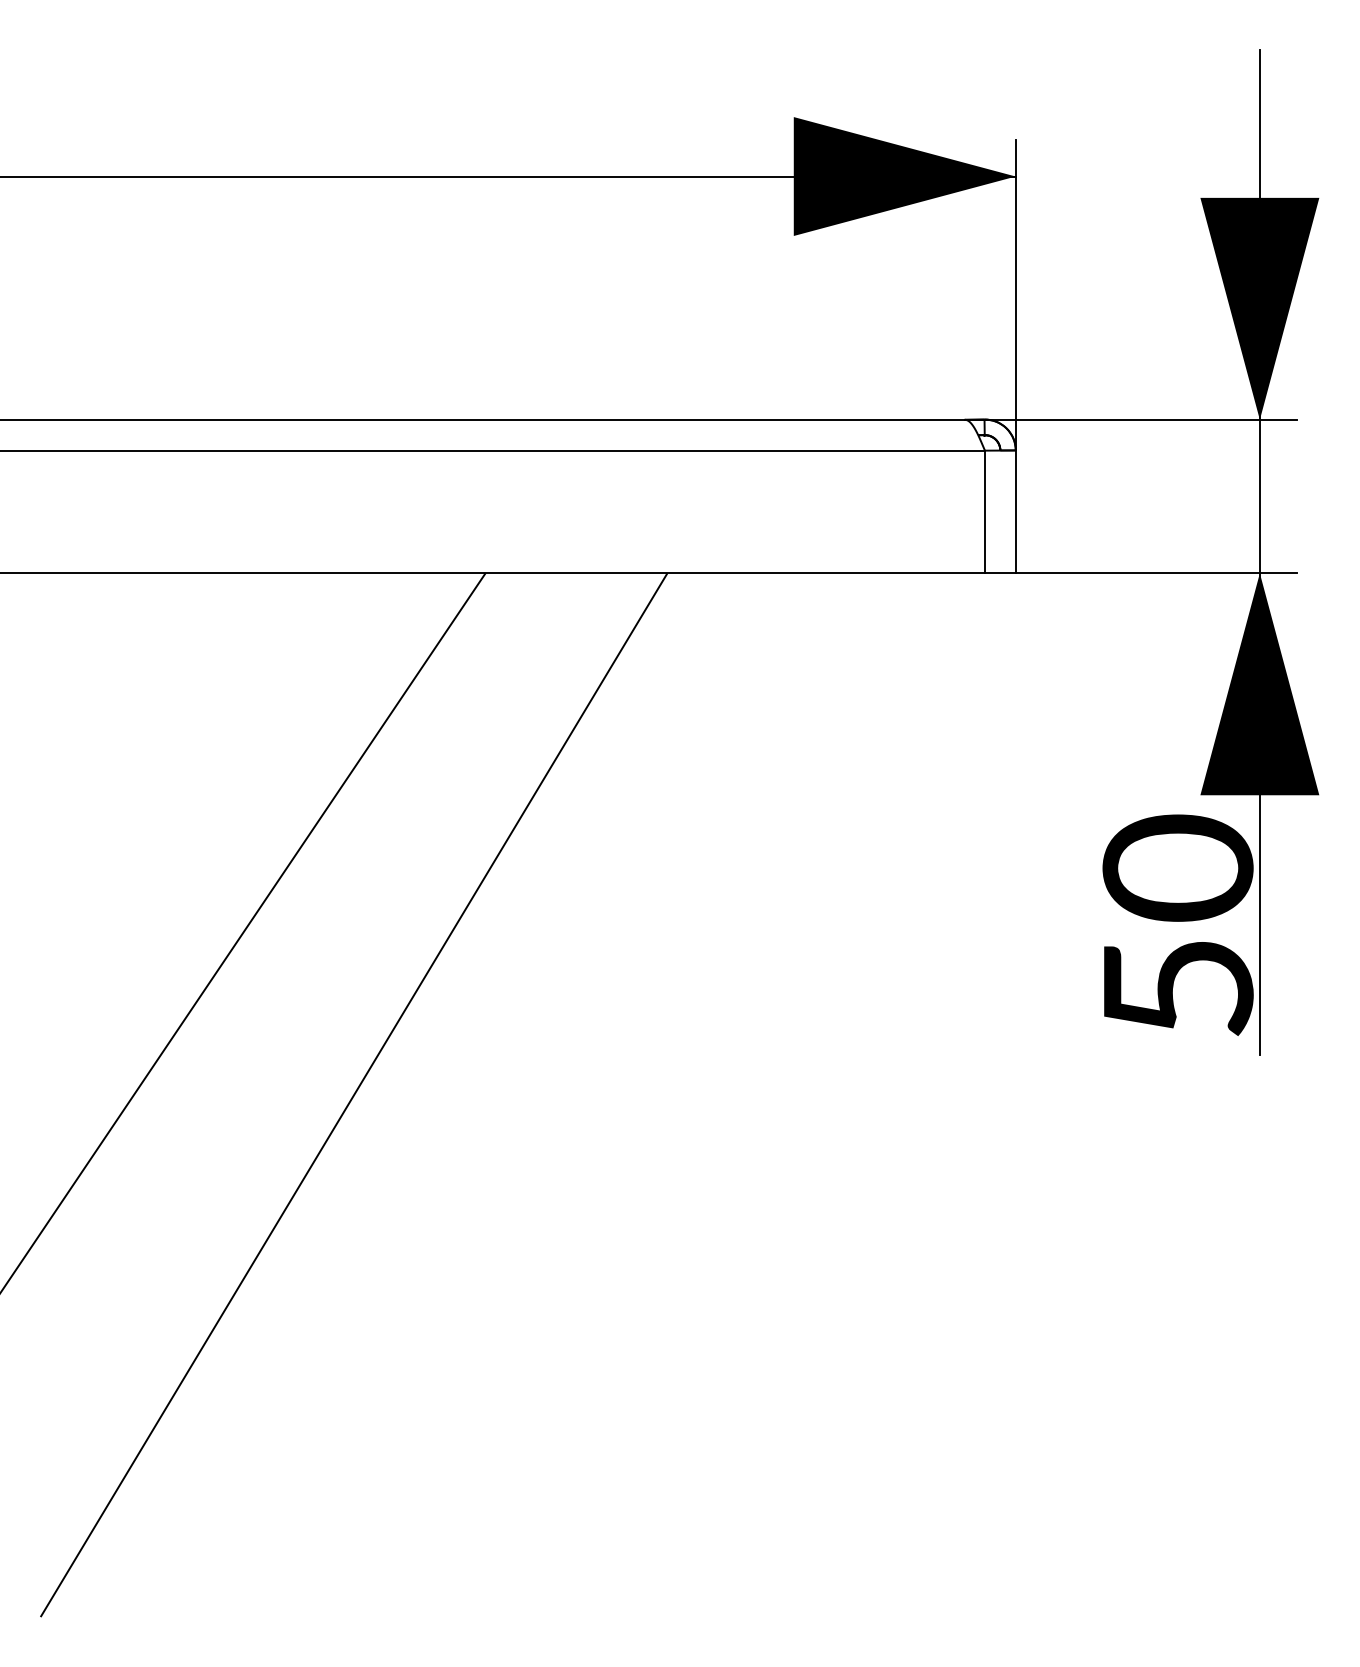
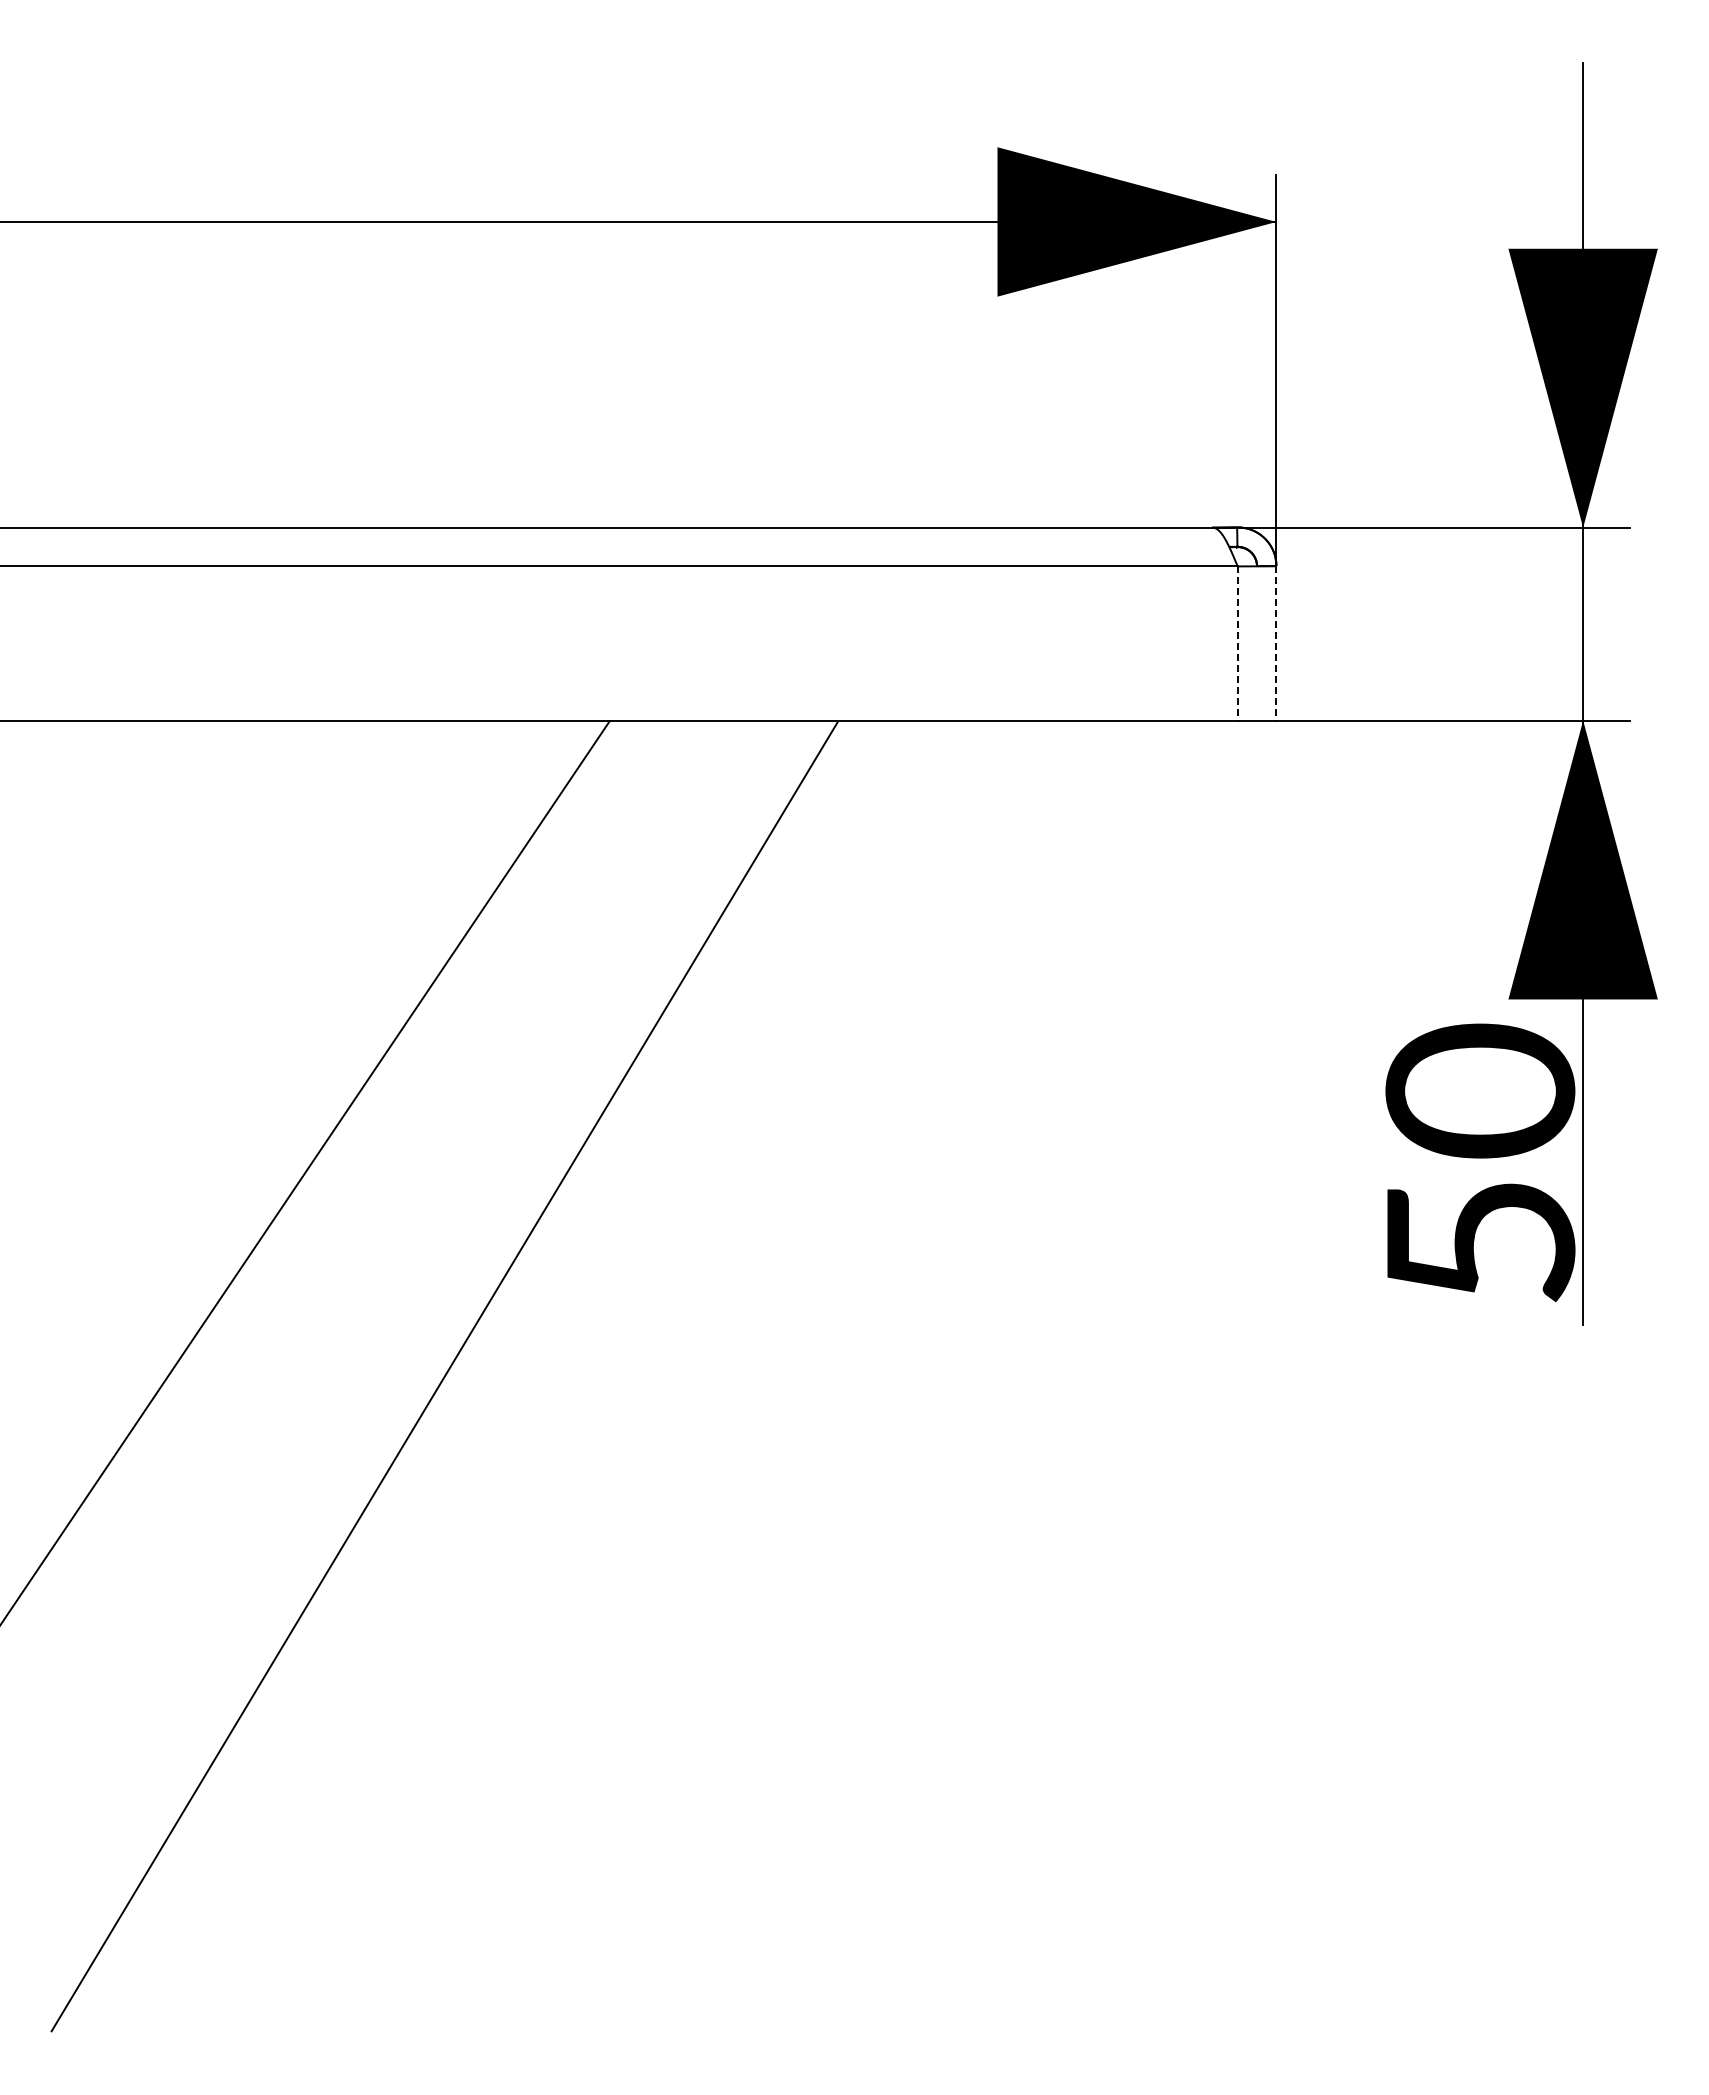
line: (984, 511) -> (1237, 643), solid -> dashed
line: (1015, 511) -> (1276, 643), solid -> dashed

